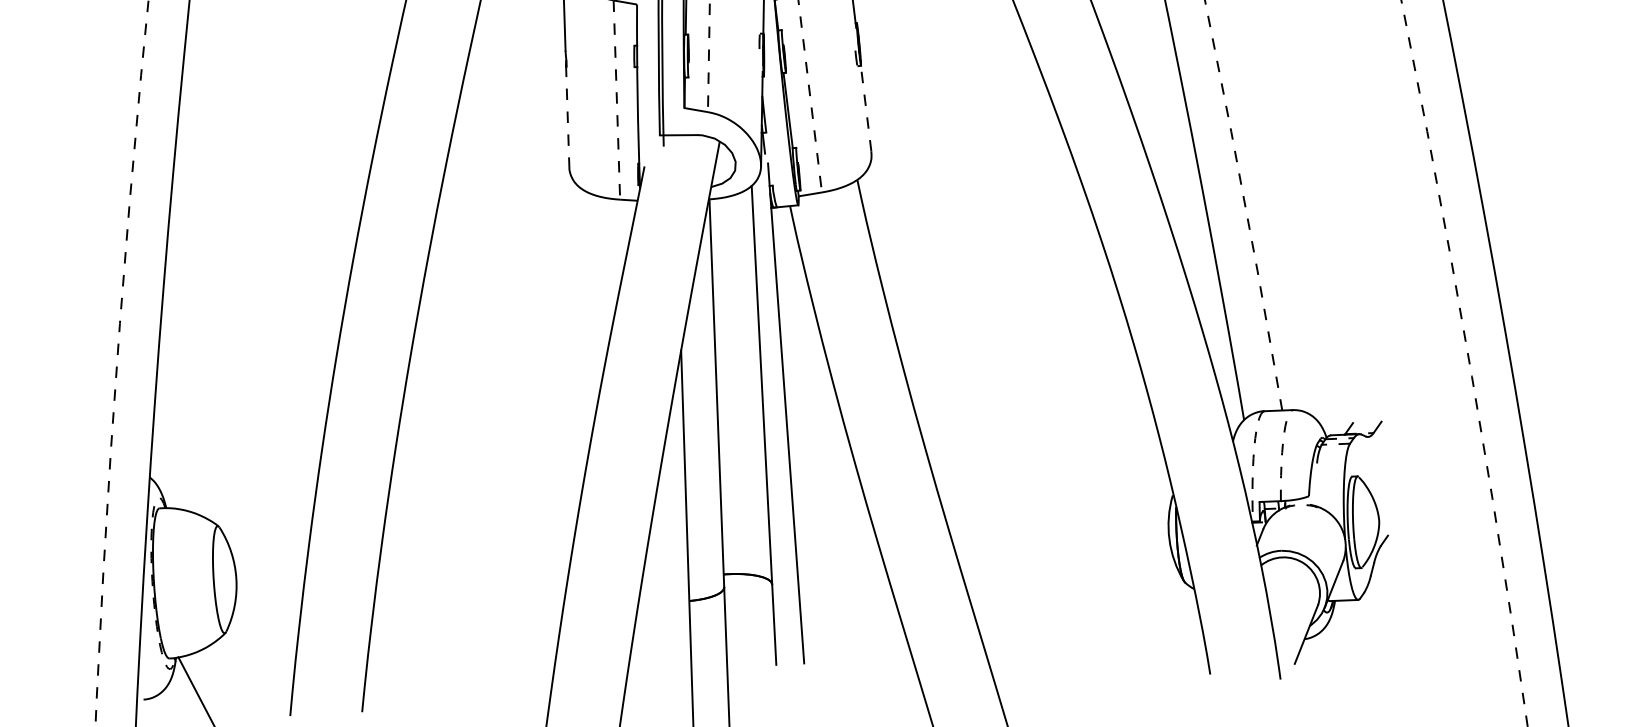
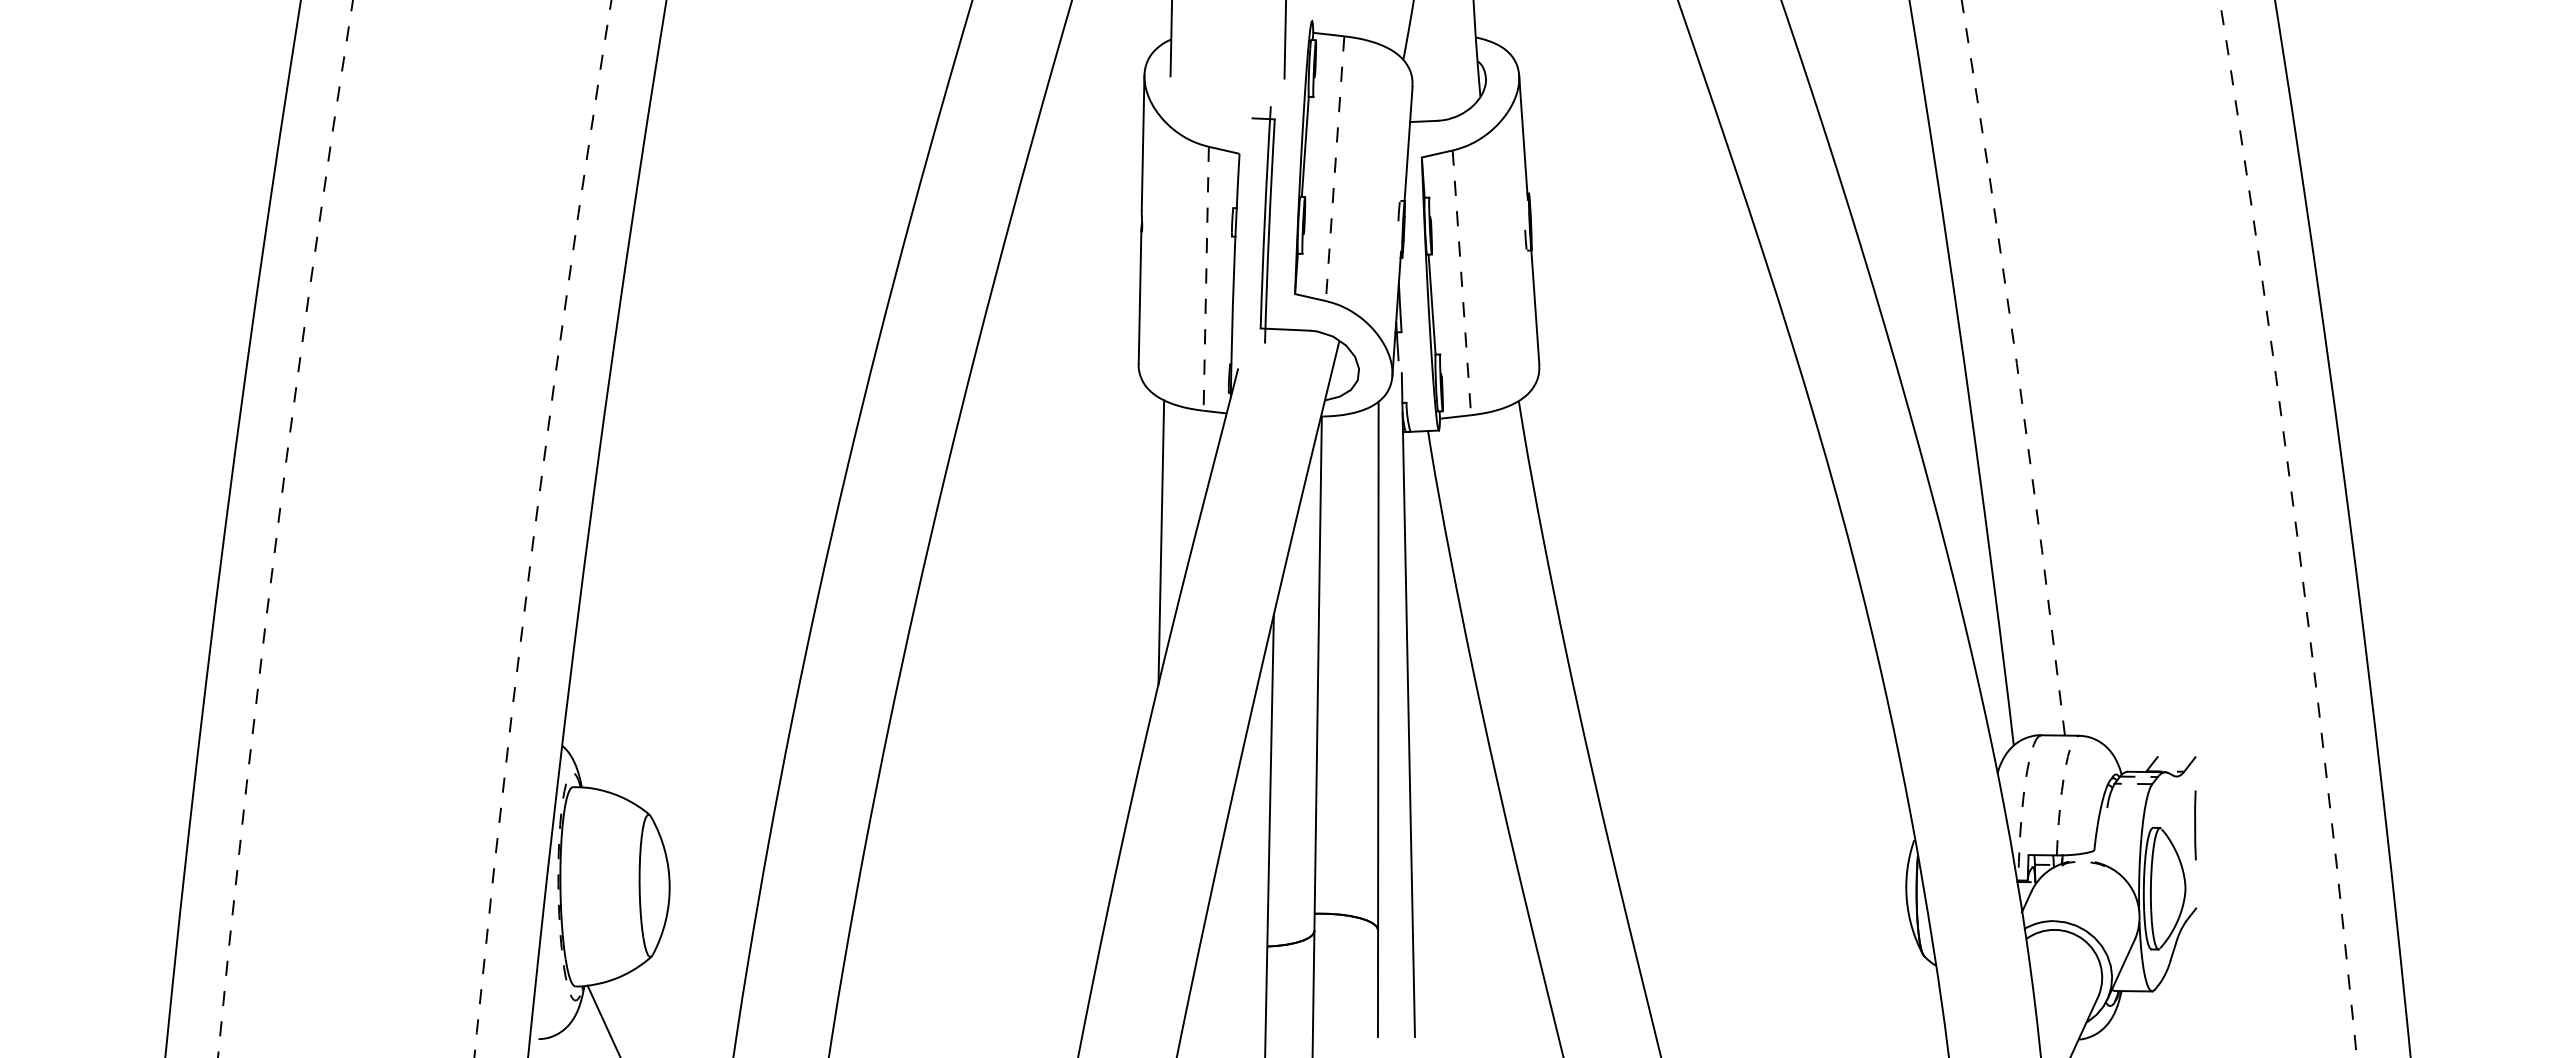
line: (866, 107) -> (1535, 306), dashed -> solid
line: (568, 116) -> (1140, 297), dashed -> solid
line: (593, 300) -> (1161, 542), added
line: (1384, 473) -> (2195, 825), added

